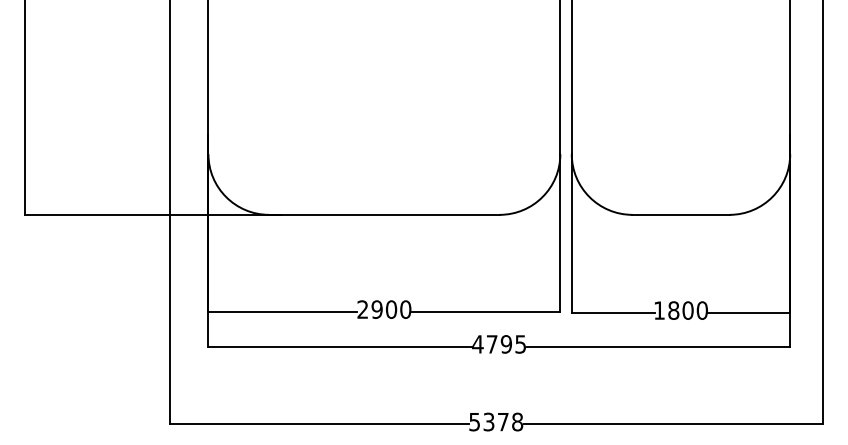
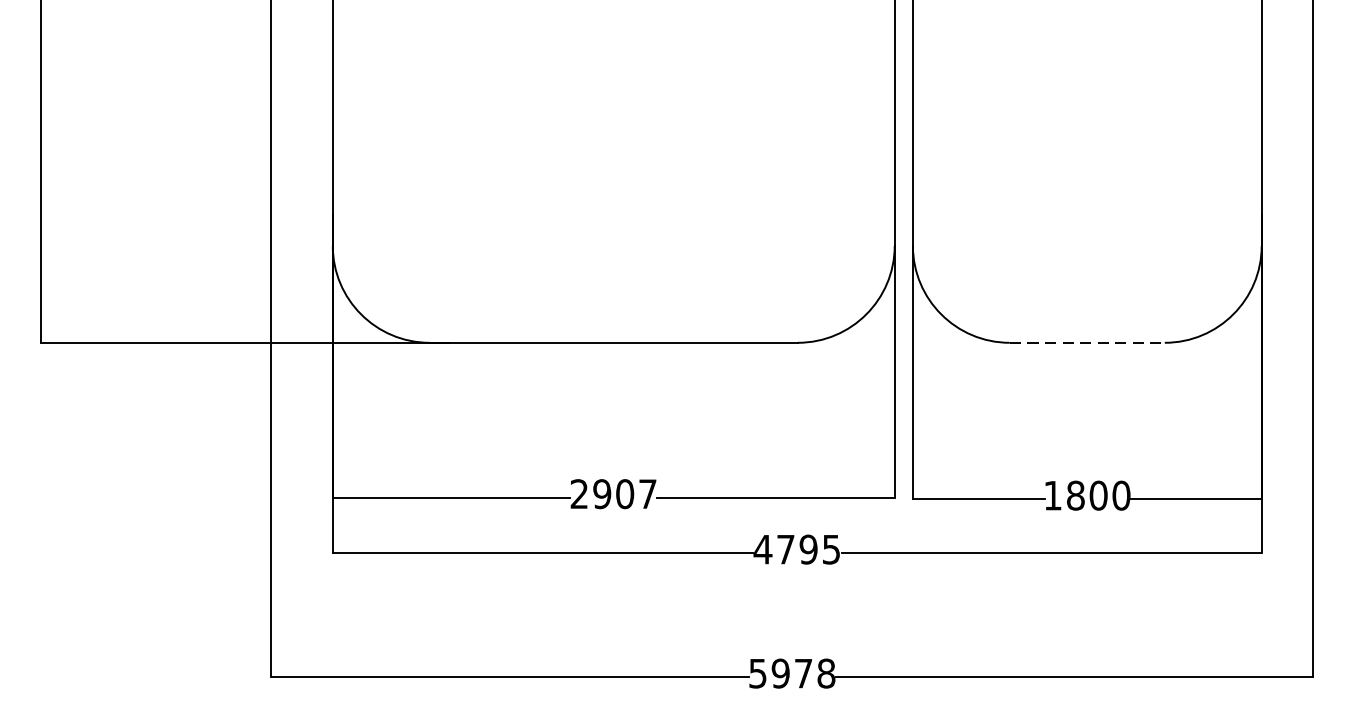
line: (680, 214) -> (1086, 342), solid -> dashed
text: (405, 309) -> (647, 493), 2900 -> 2907
text: (488, 421) -> (779, 672), 5378 -> 5978

